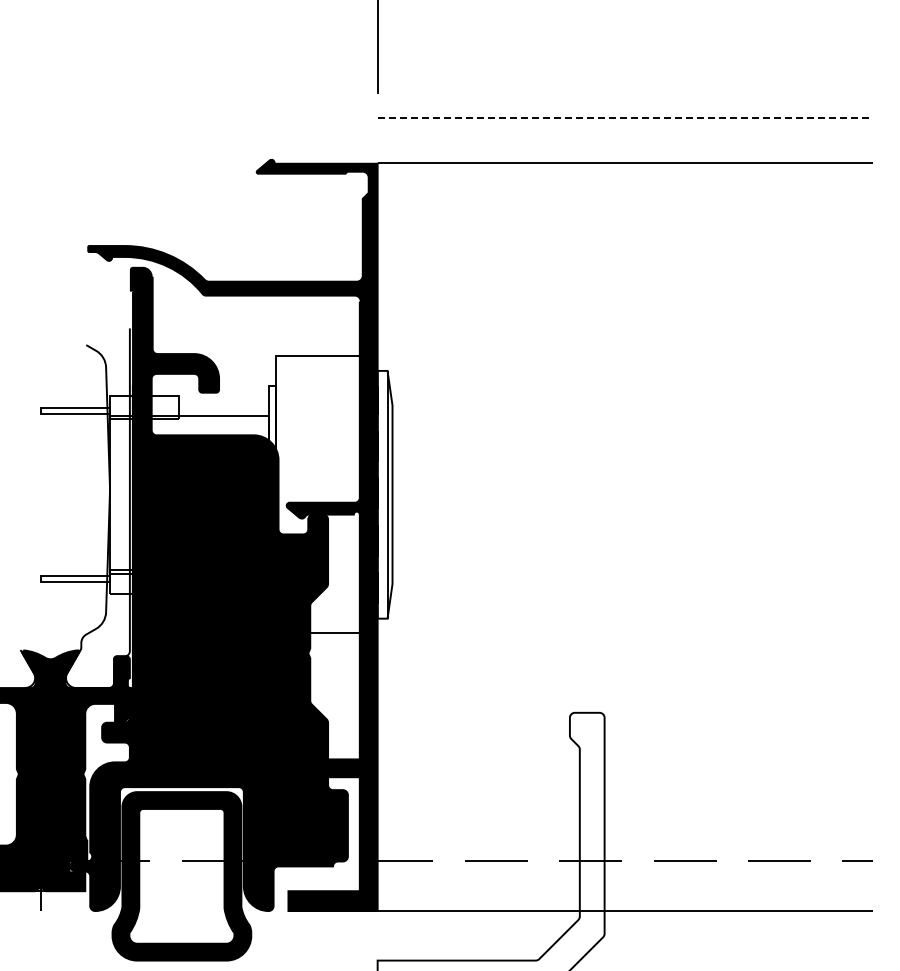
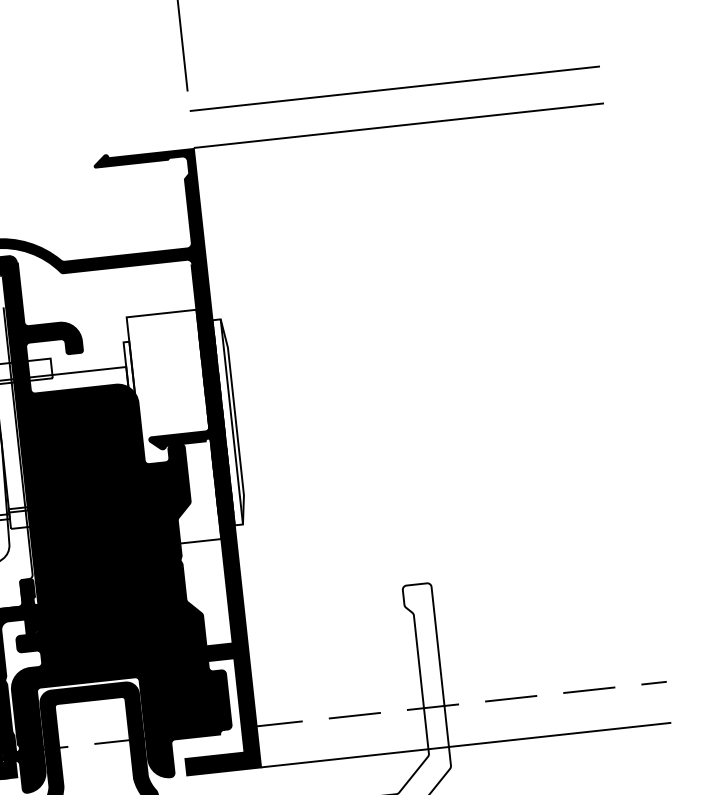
line: (625, 118) -> (394, 89), dashed -> solid

